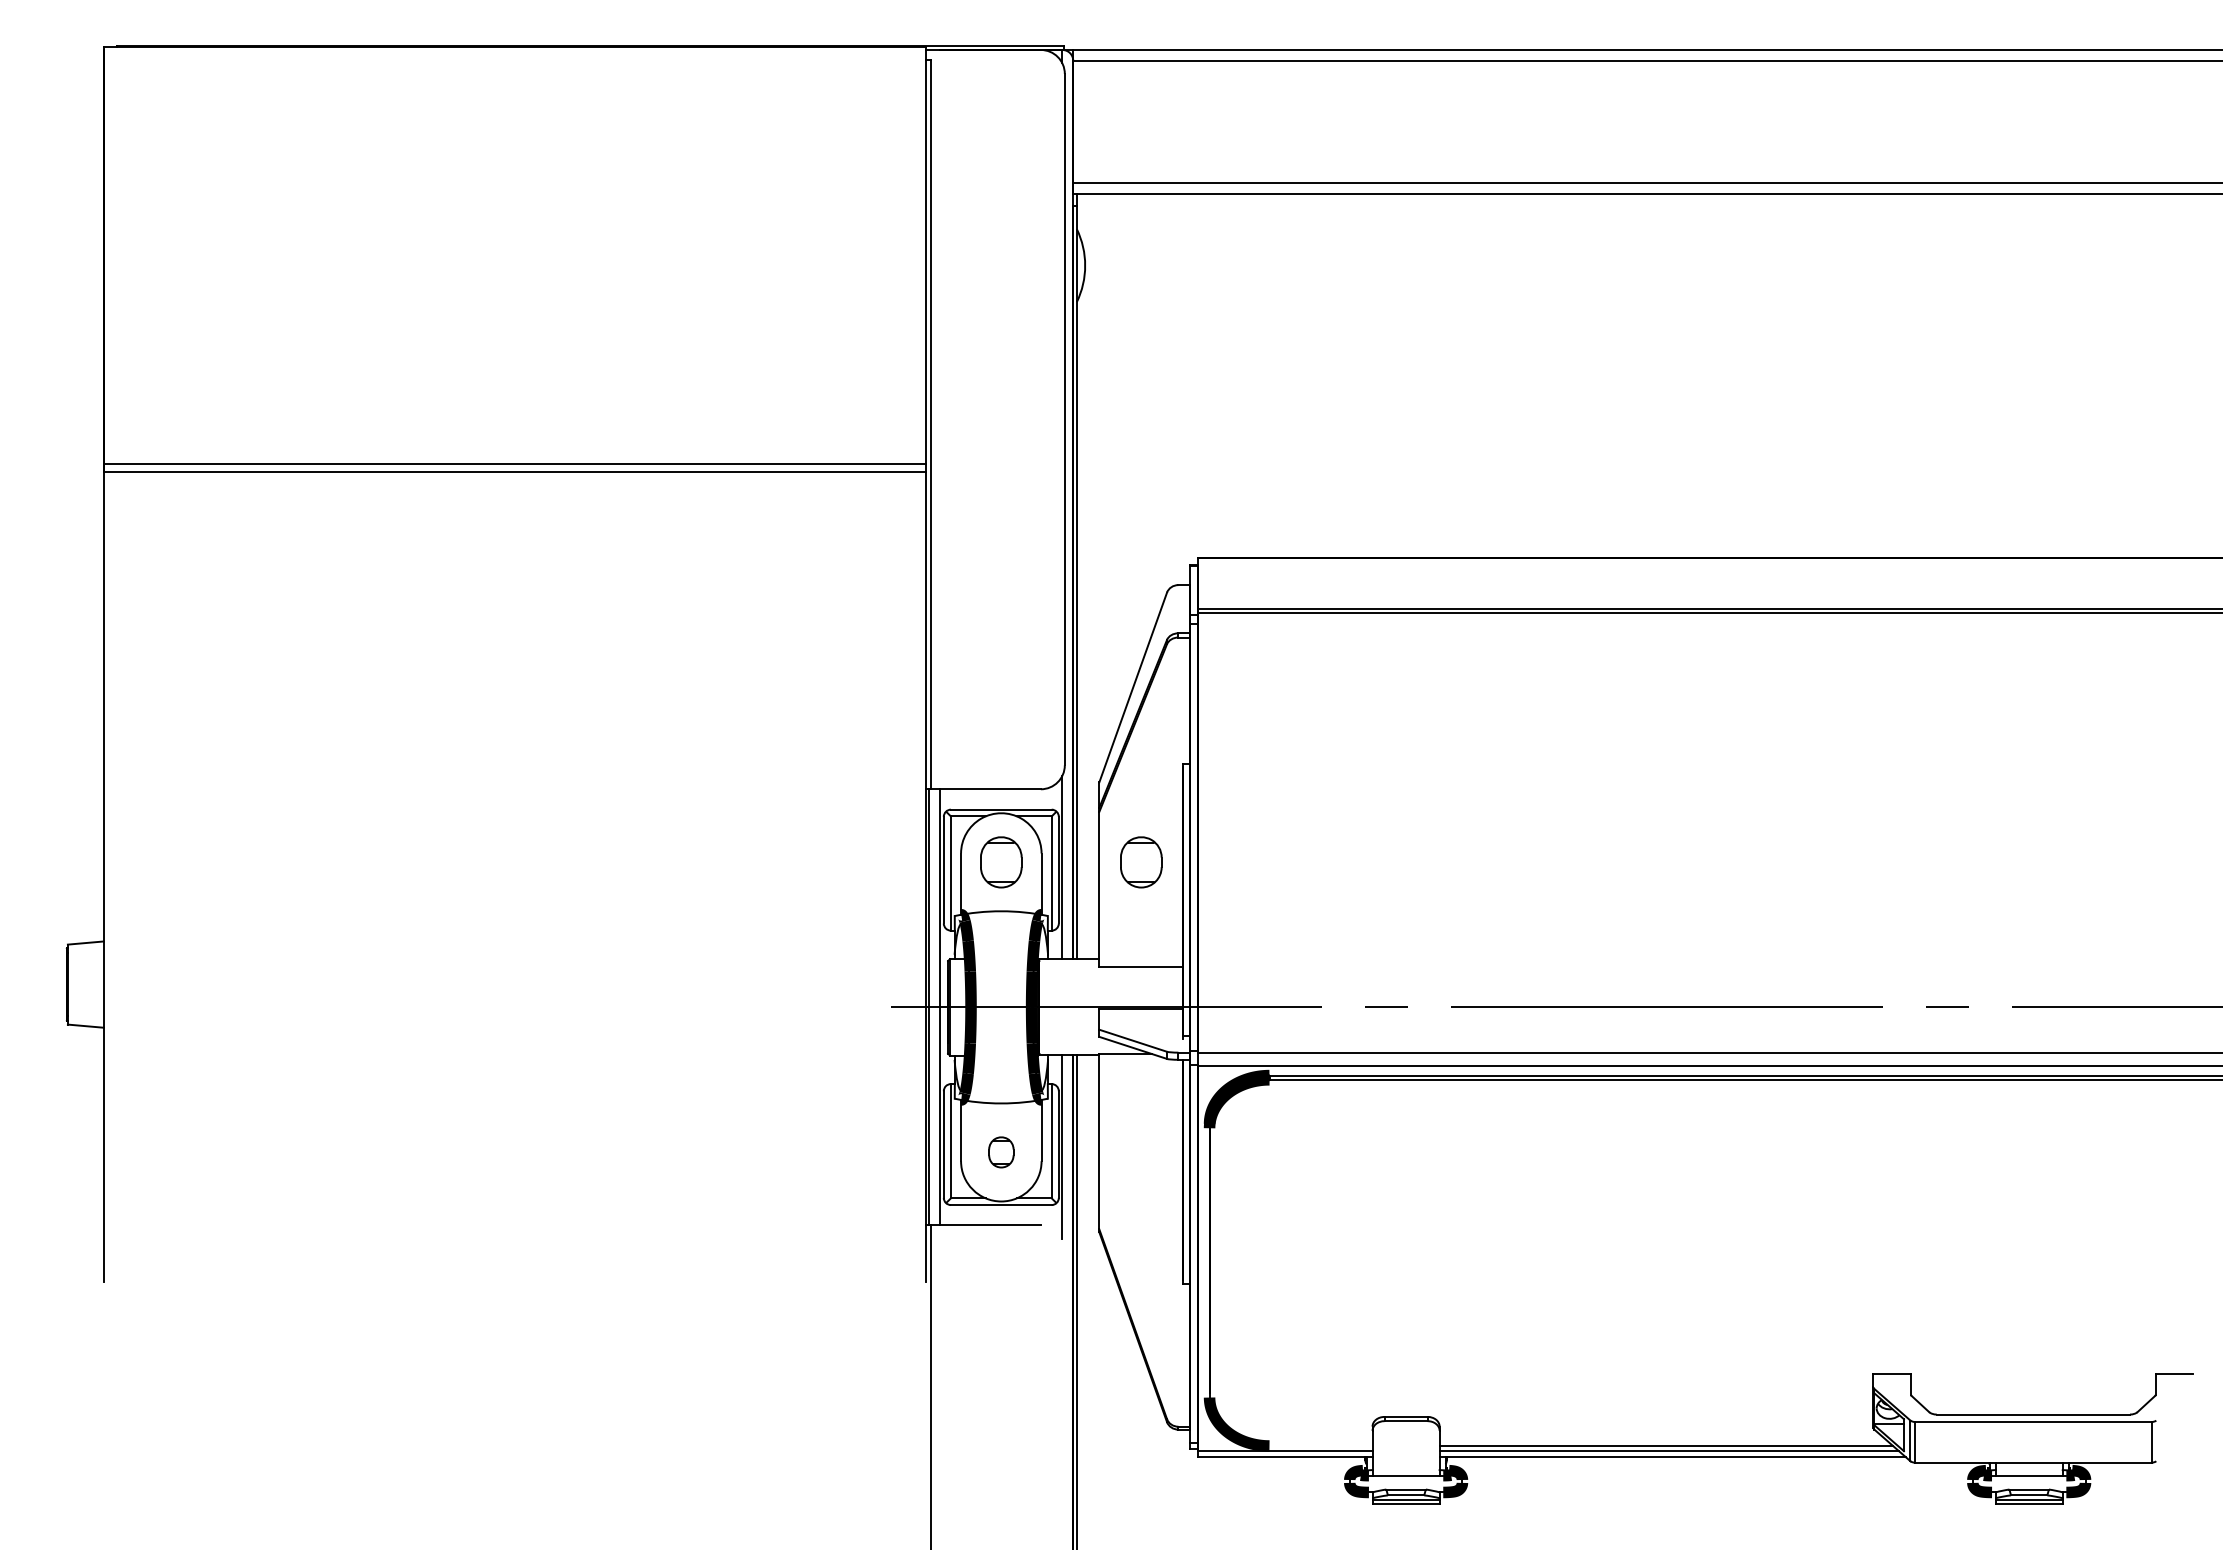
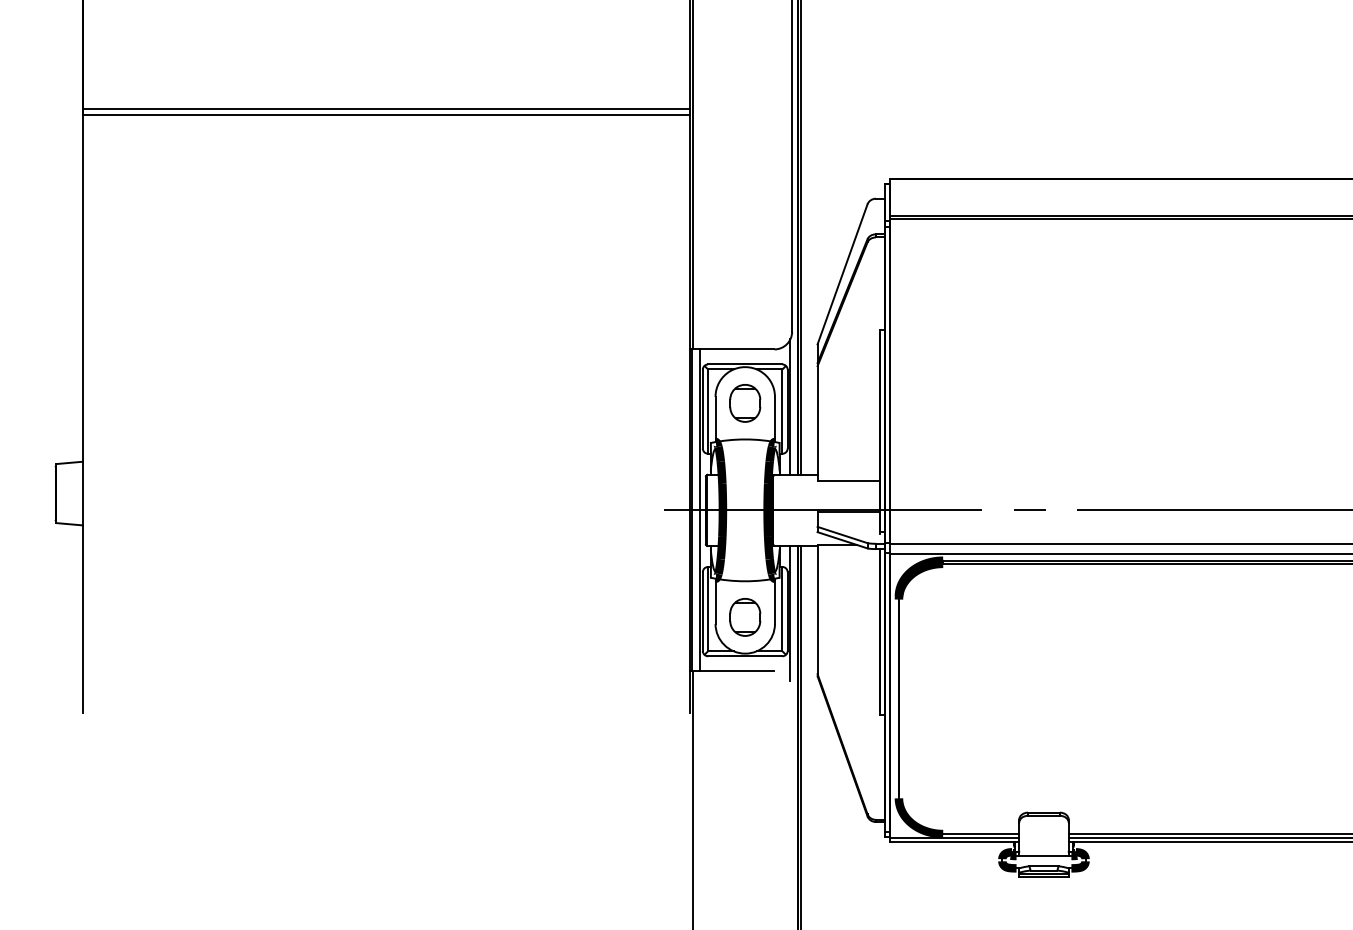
part: (1141, 862) -> (848, 403), removed
part: (1001, 1152) -> (745, 617), size x1.67
line: (1320, 1445) -> (980, 833), added

